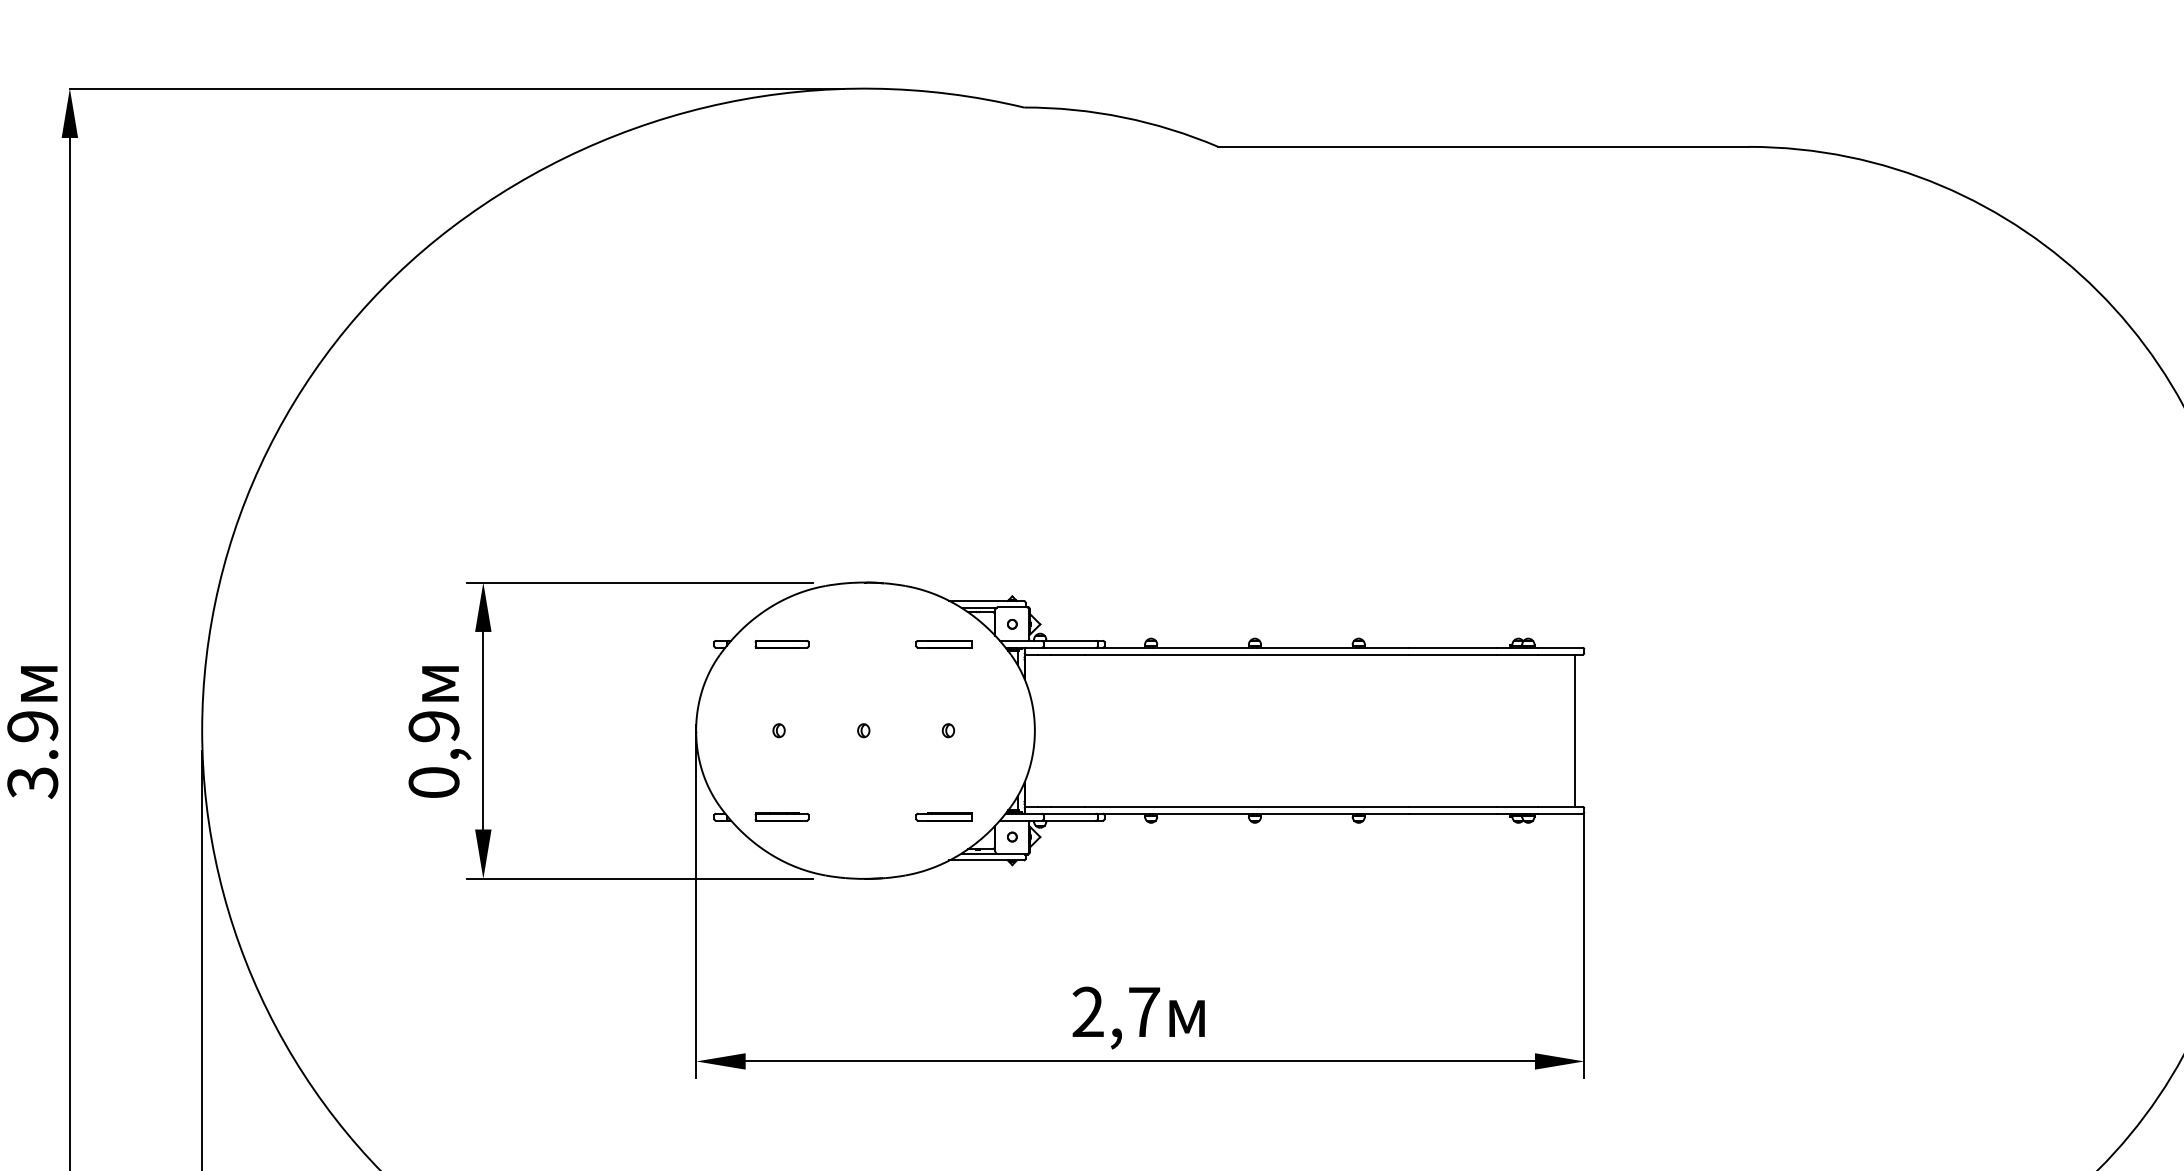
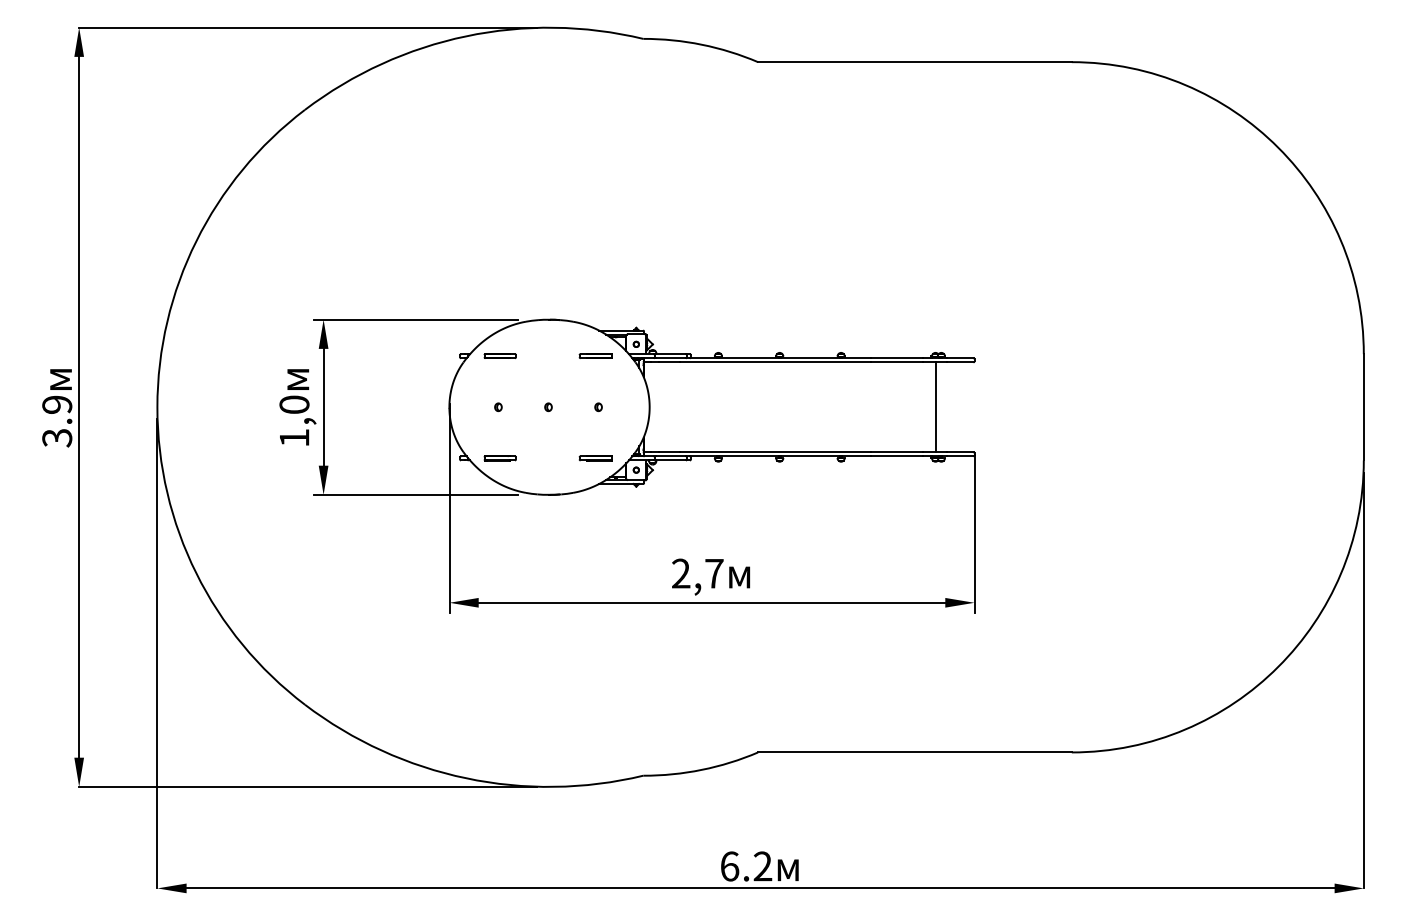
line: (1574, 731) -> (935, 407), moved
text: (434, 753) -> (294, 420), 0,9 -> 1,0

